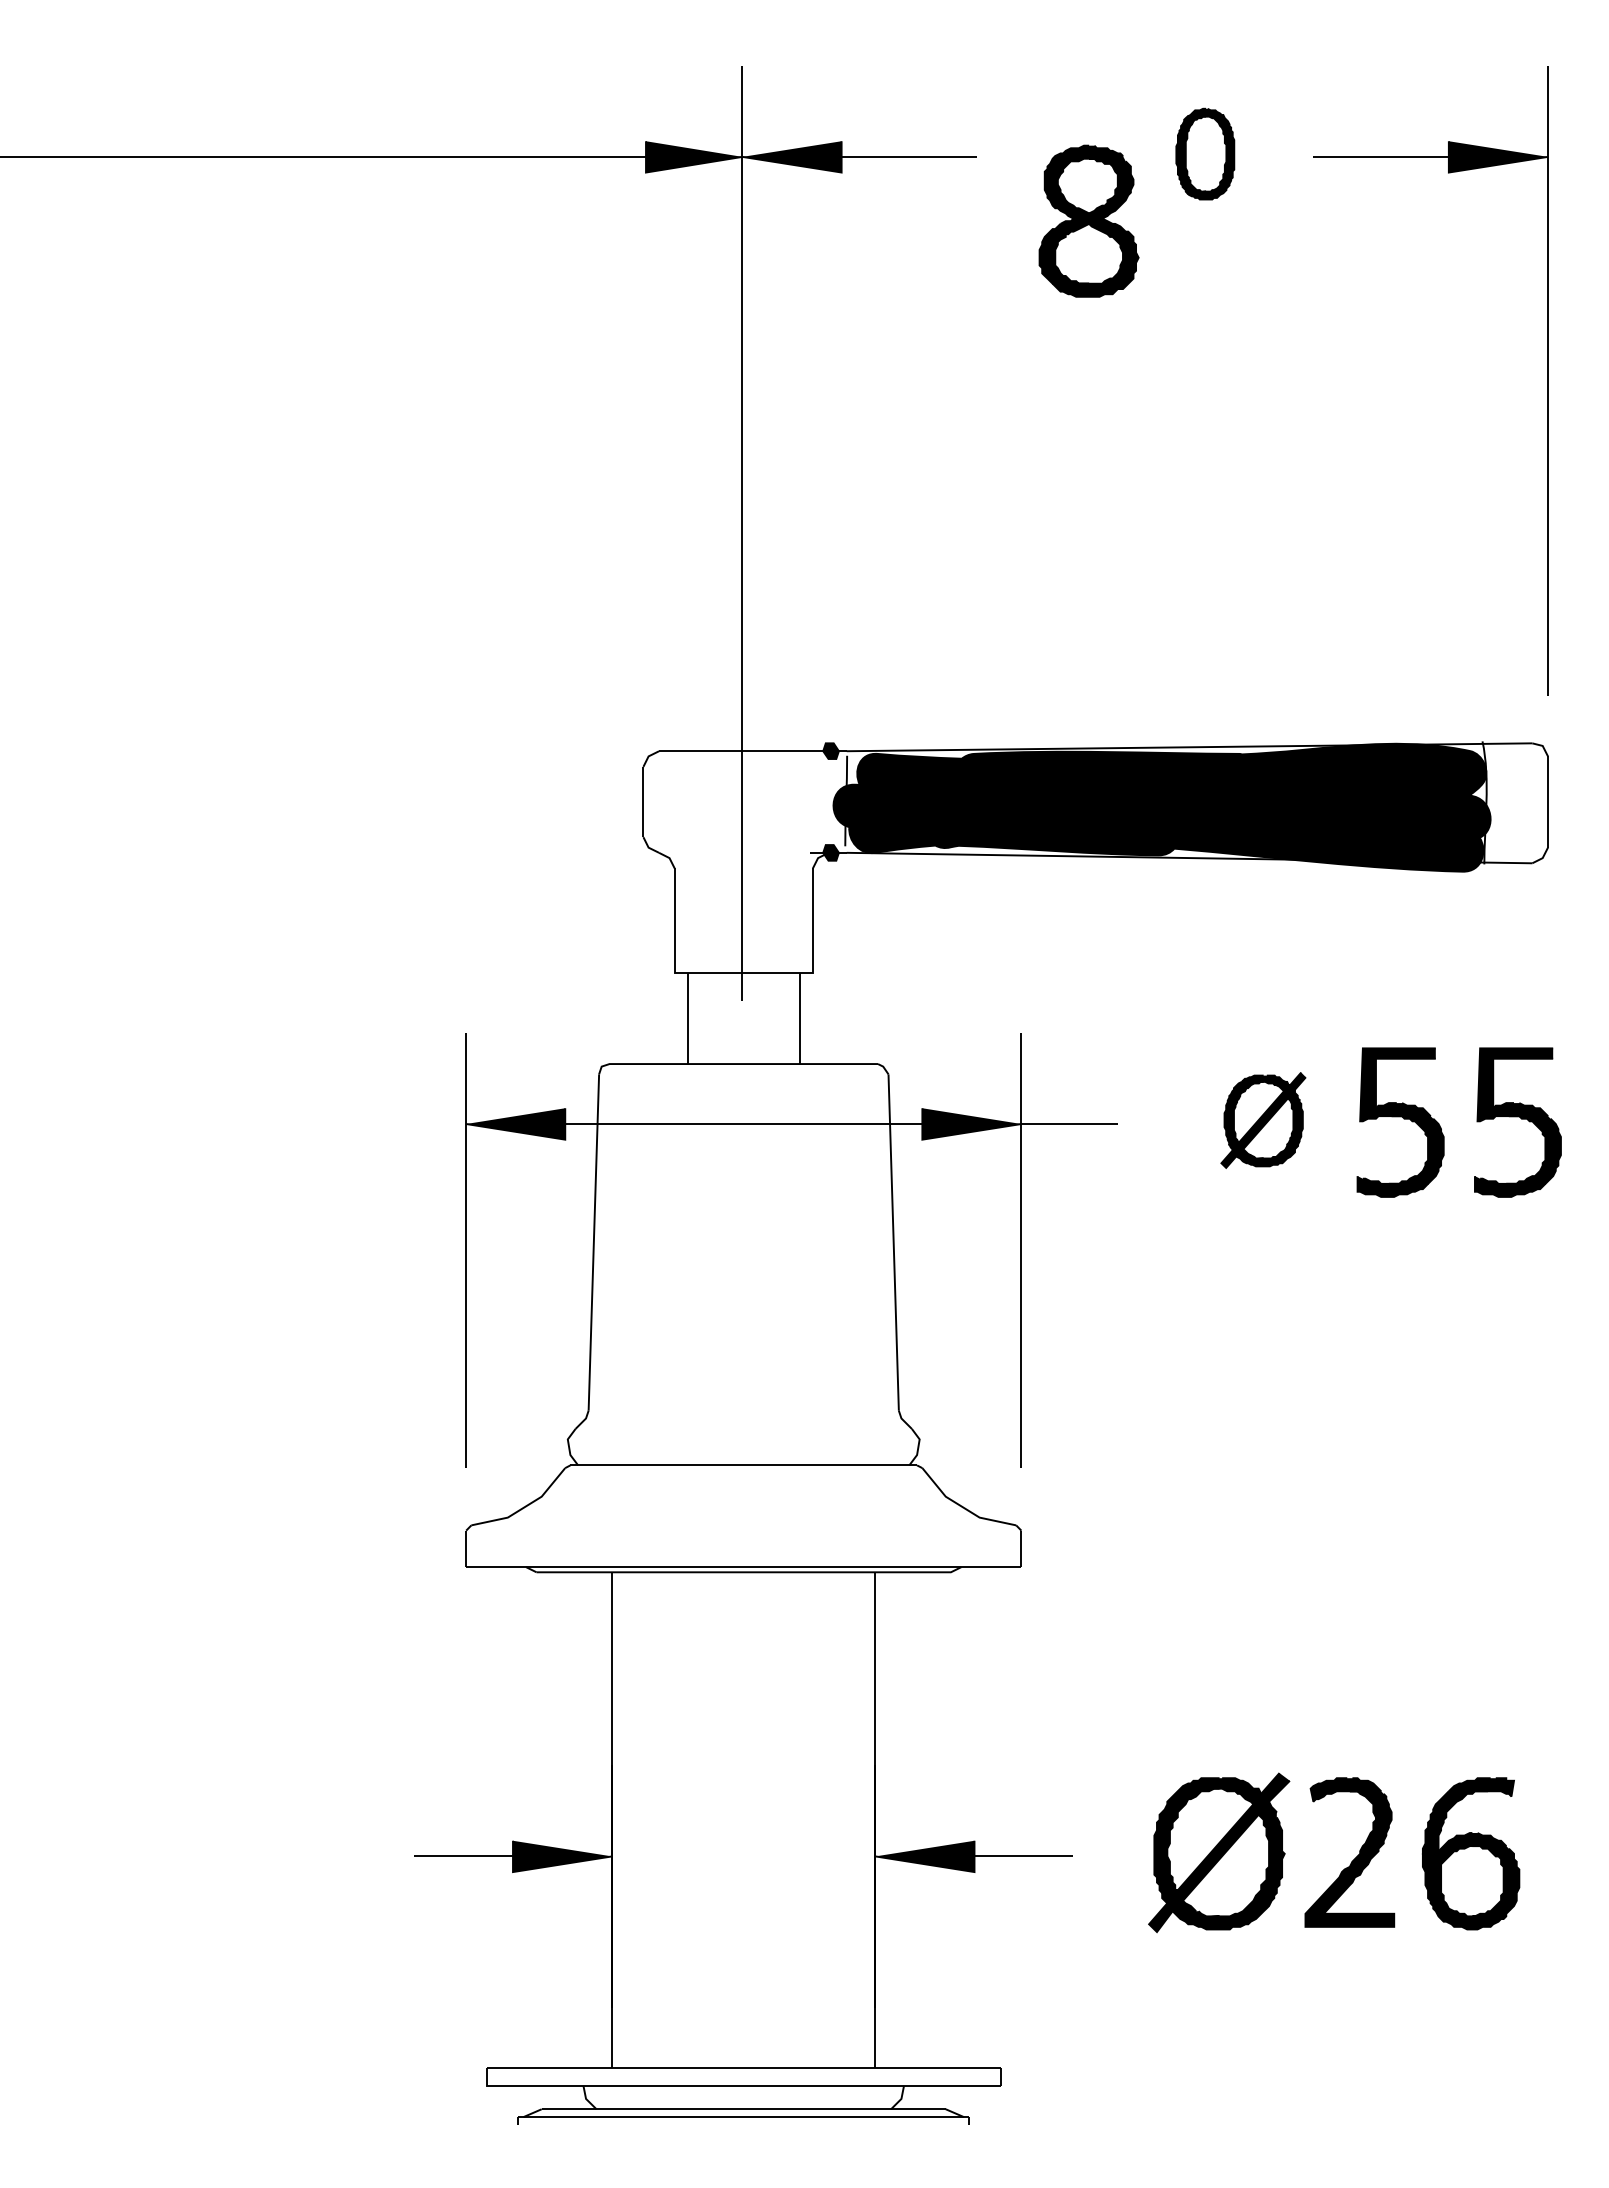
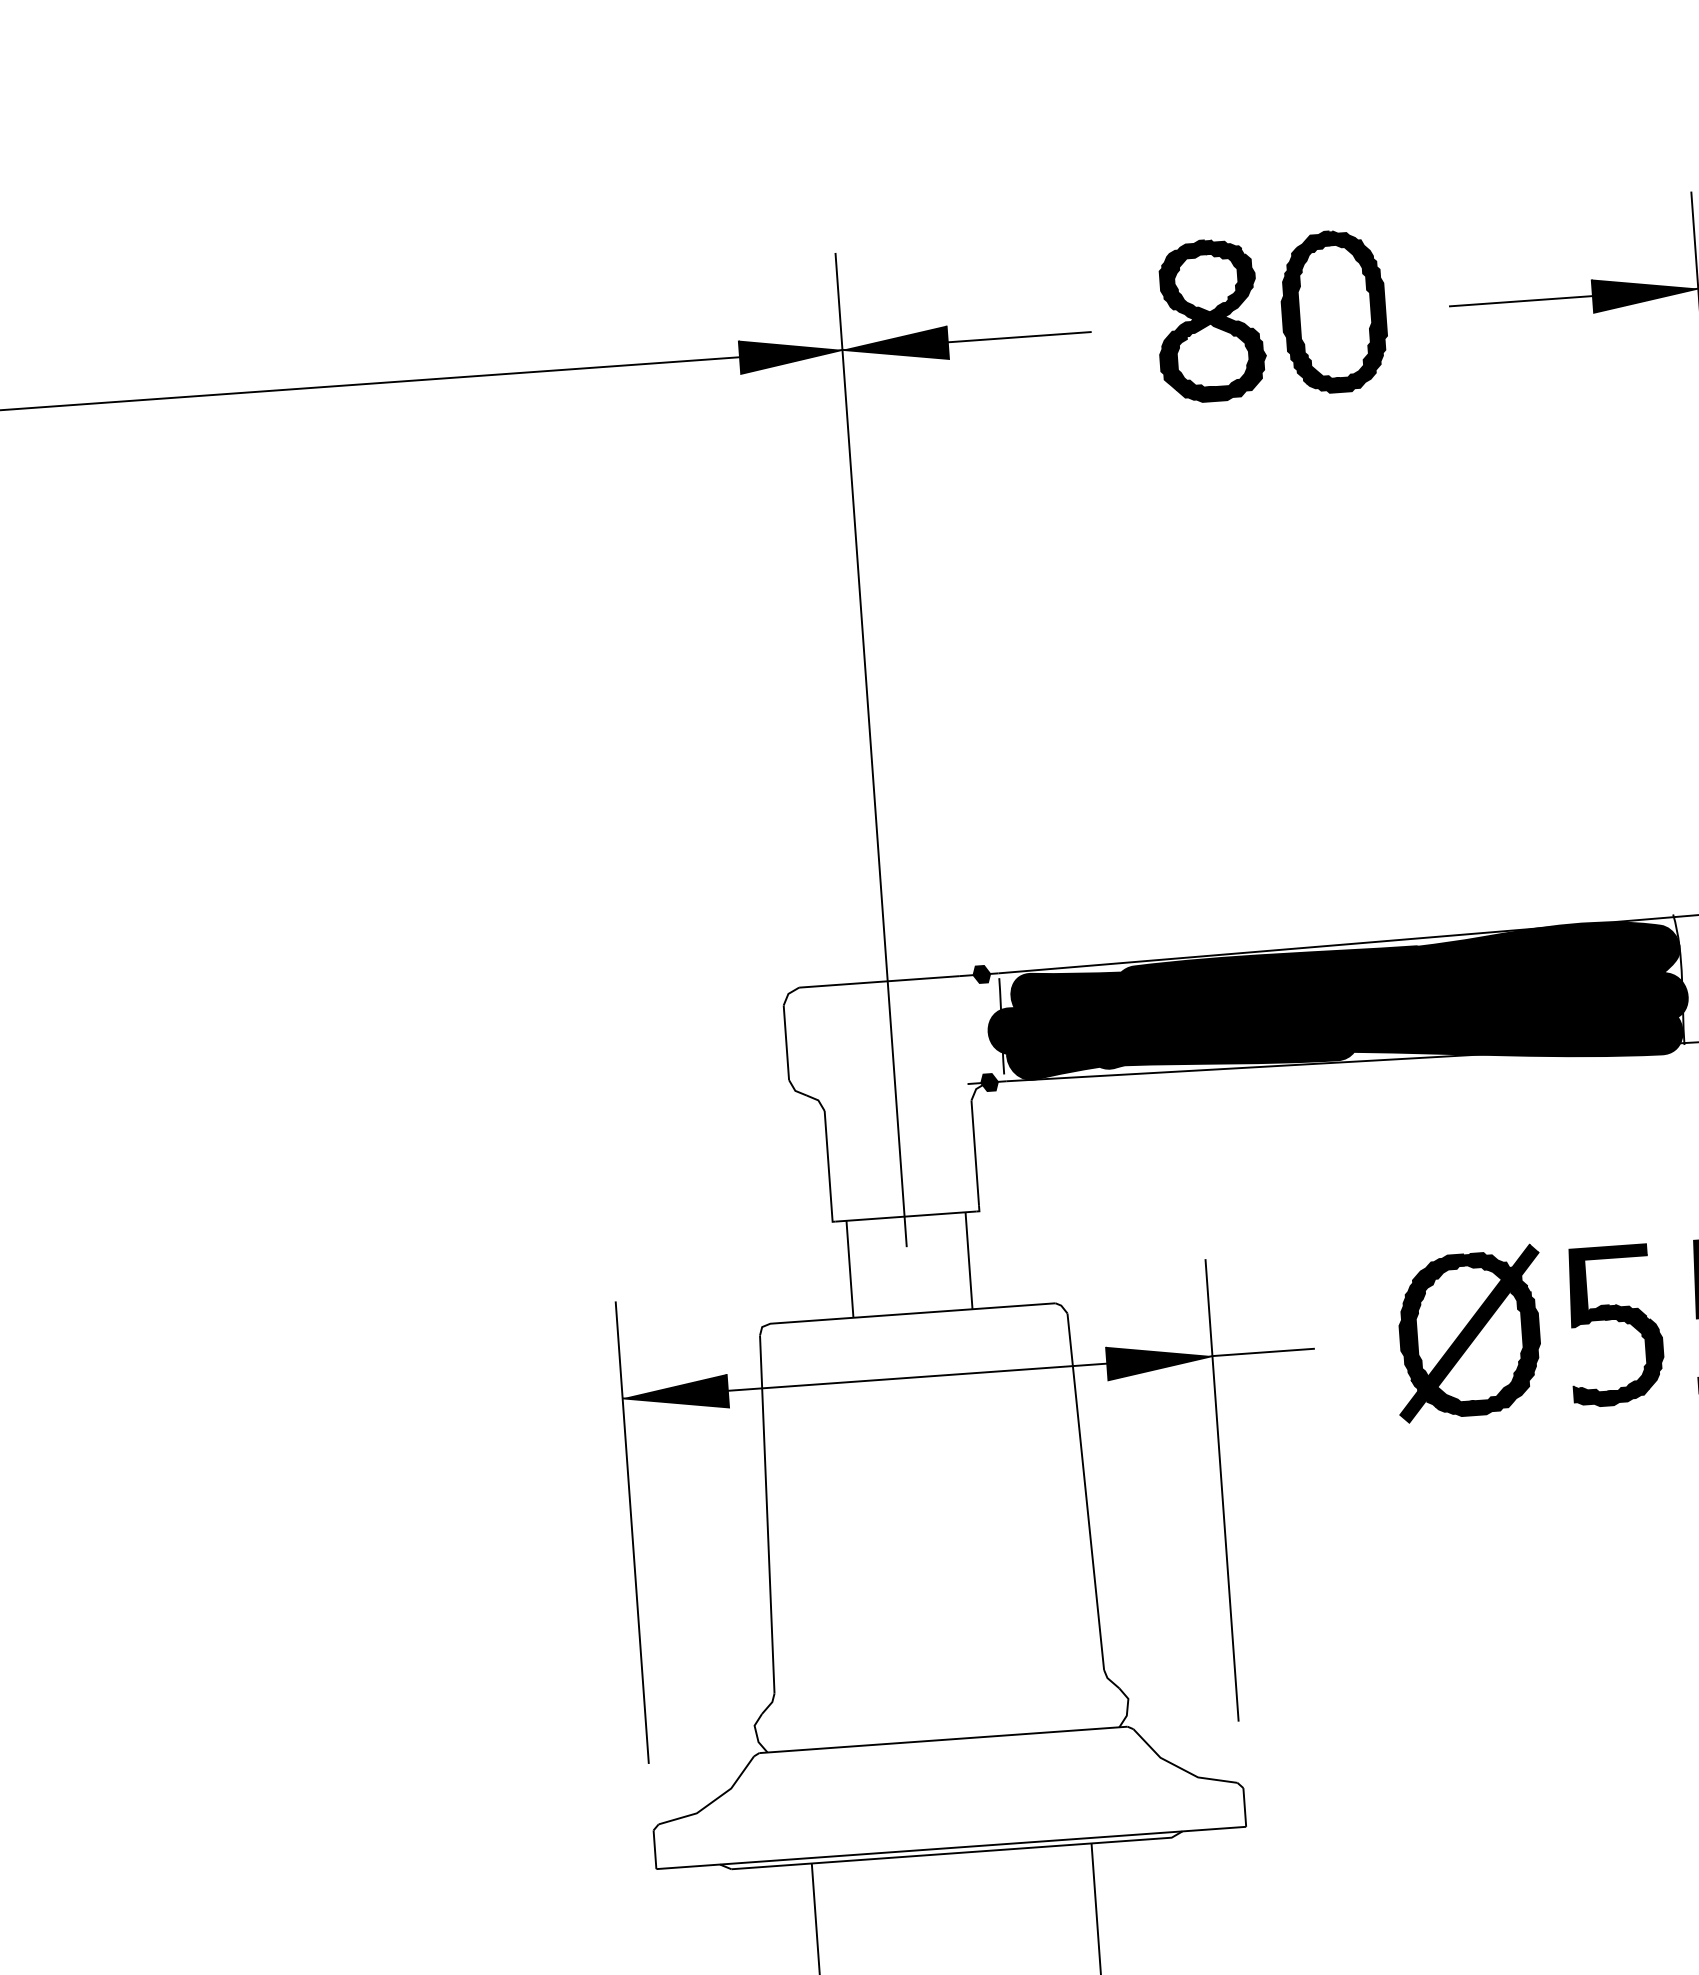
part: (1205, 153) -> (1334, 311), size x1.67
part: (1088, 220) -> (1209, 319), moved
part: (1263, 1120) -> (1469, 1333), size x1.67

